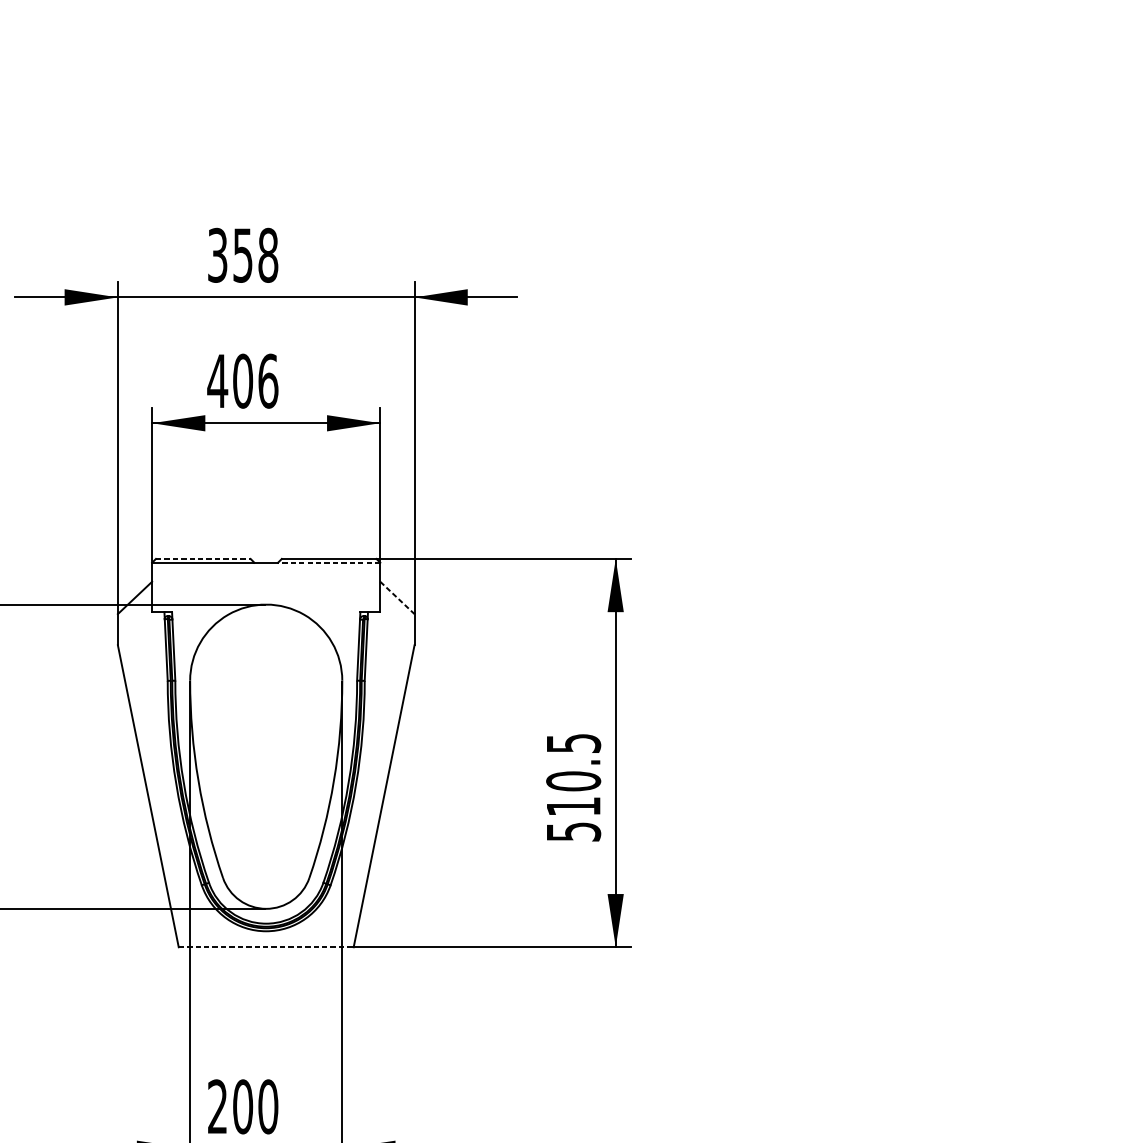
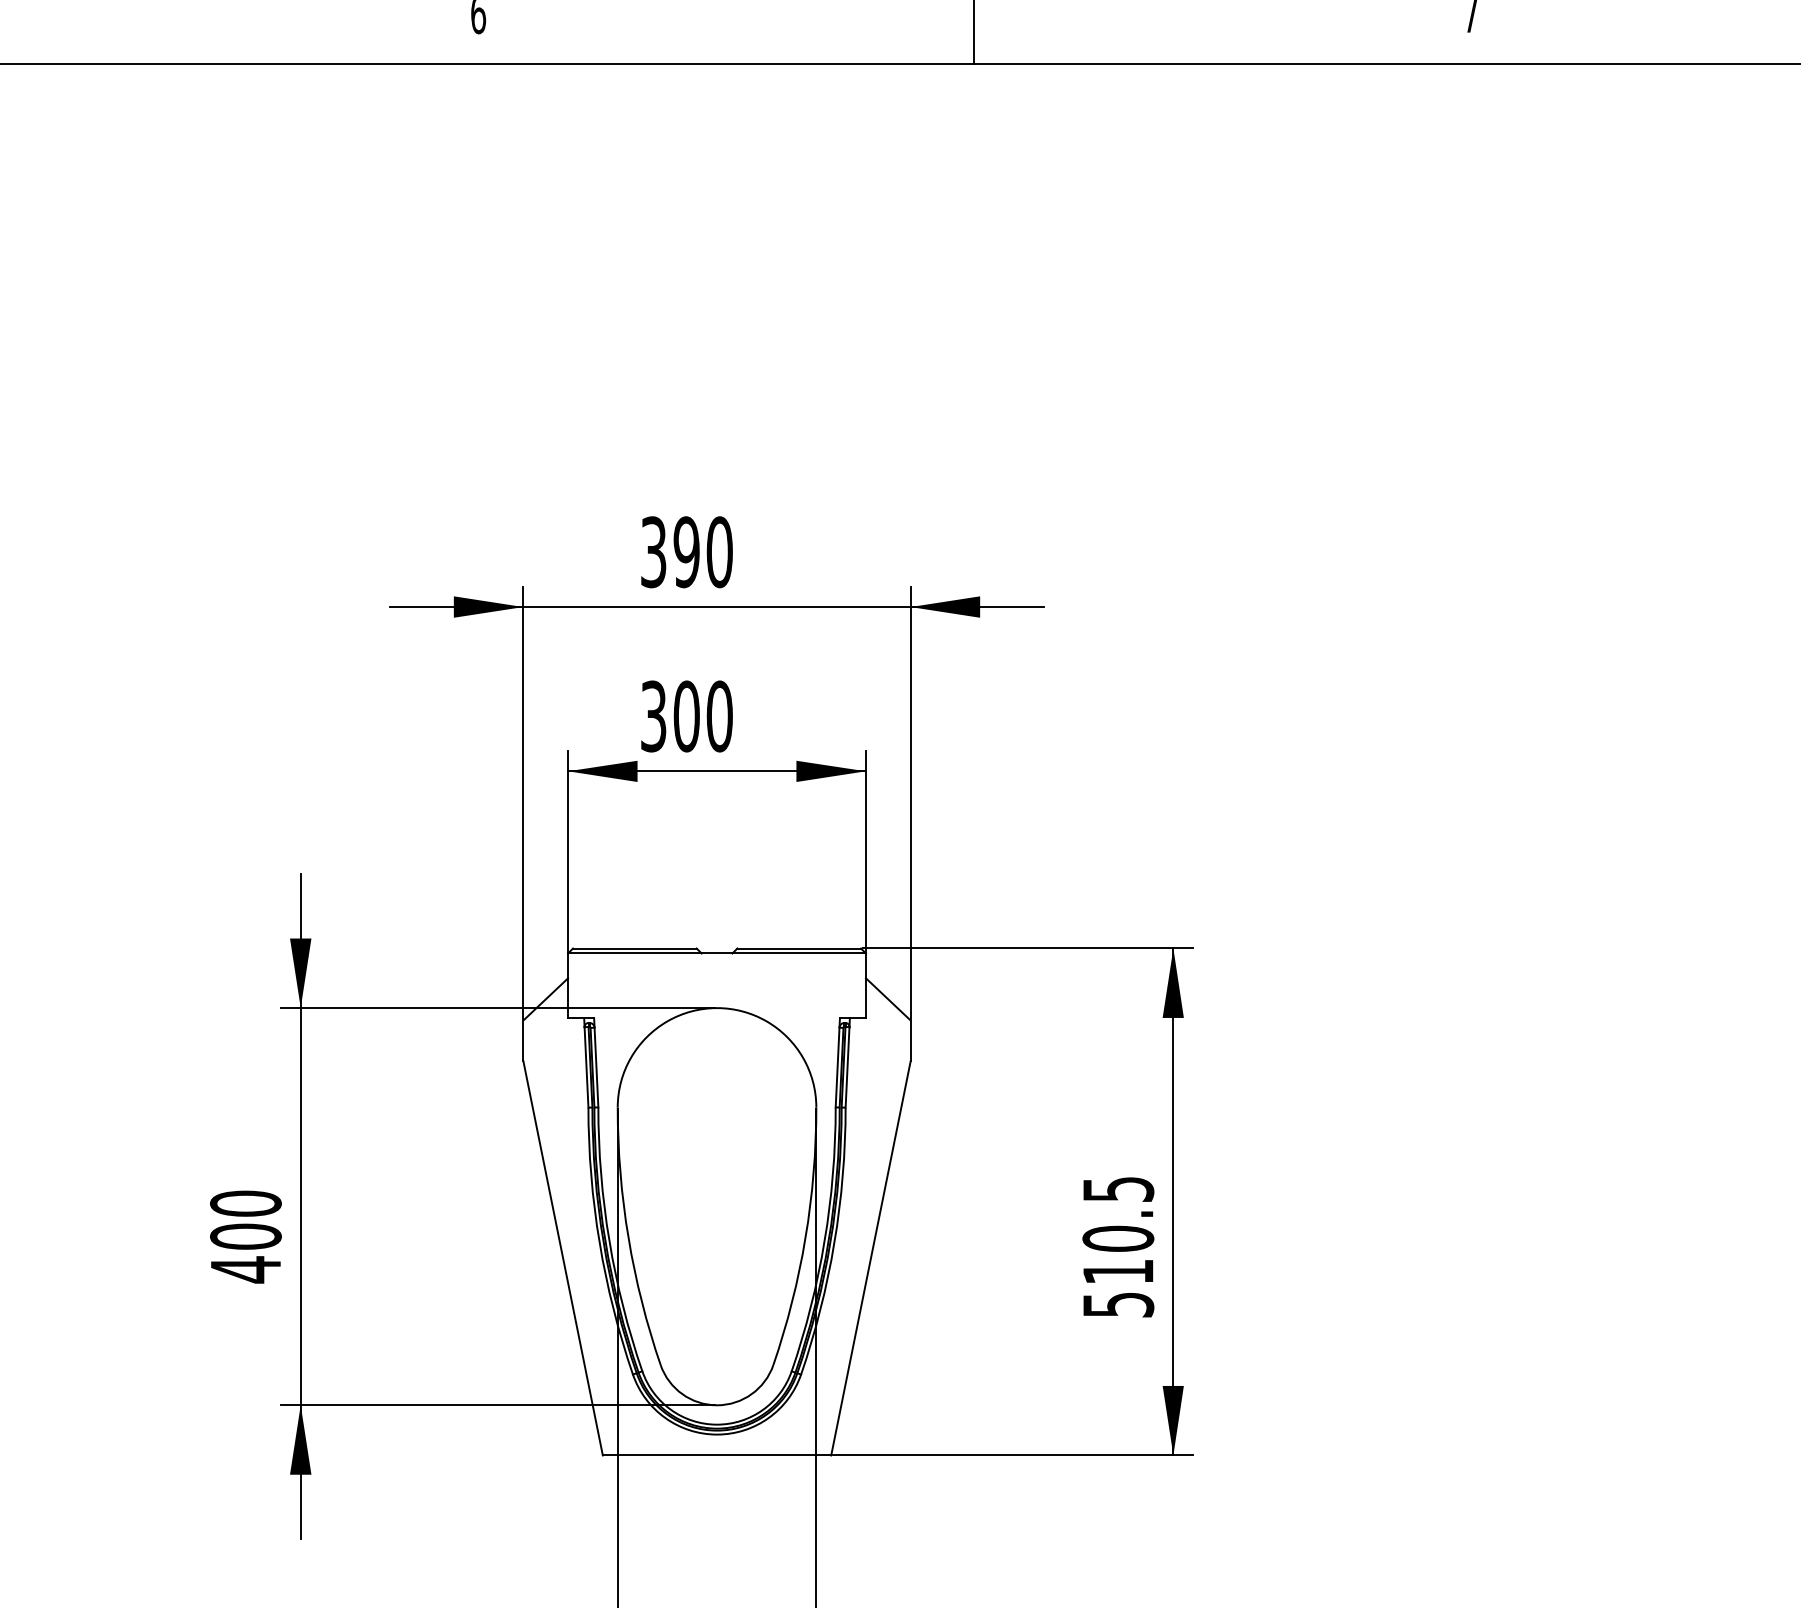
text: (255, 255) -> (702, 552), 358 -> 390
text: (242, 381) -> (686, 716), 406 -> 300
line: (203, 558) -> (634, 948), dashed -> solid
line: (329, 562) -> (799, 953), dashed -> solid
line: (397, 598) -> (888, 999), dashed -> solid
line: (266, 947) -> (717, 1455), dashed -> solid

